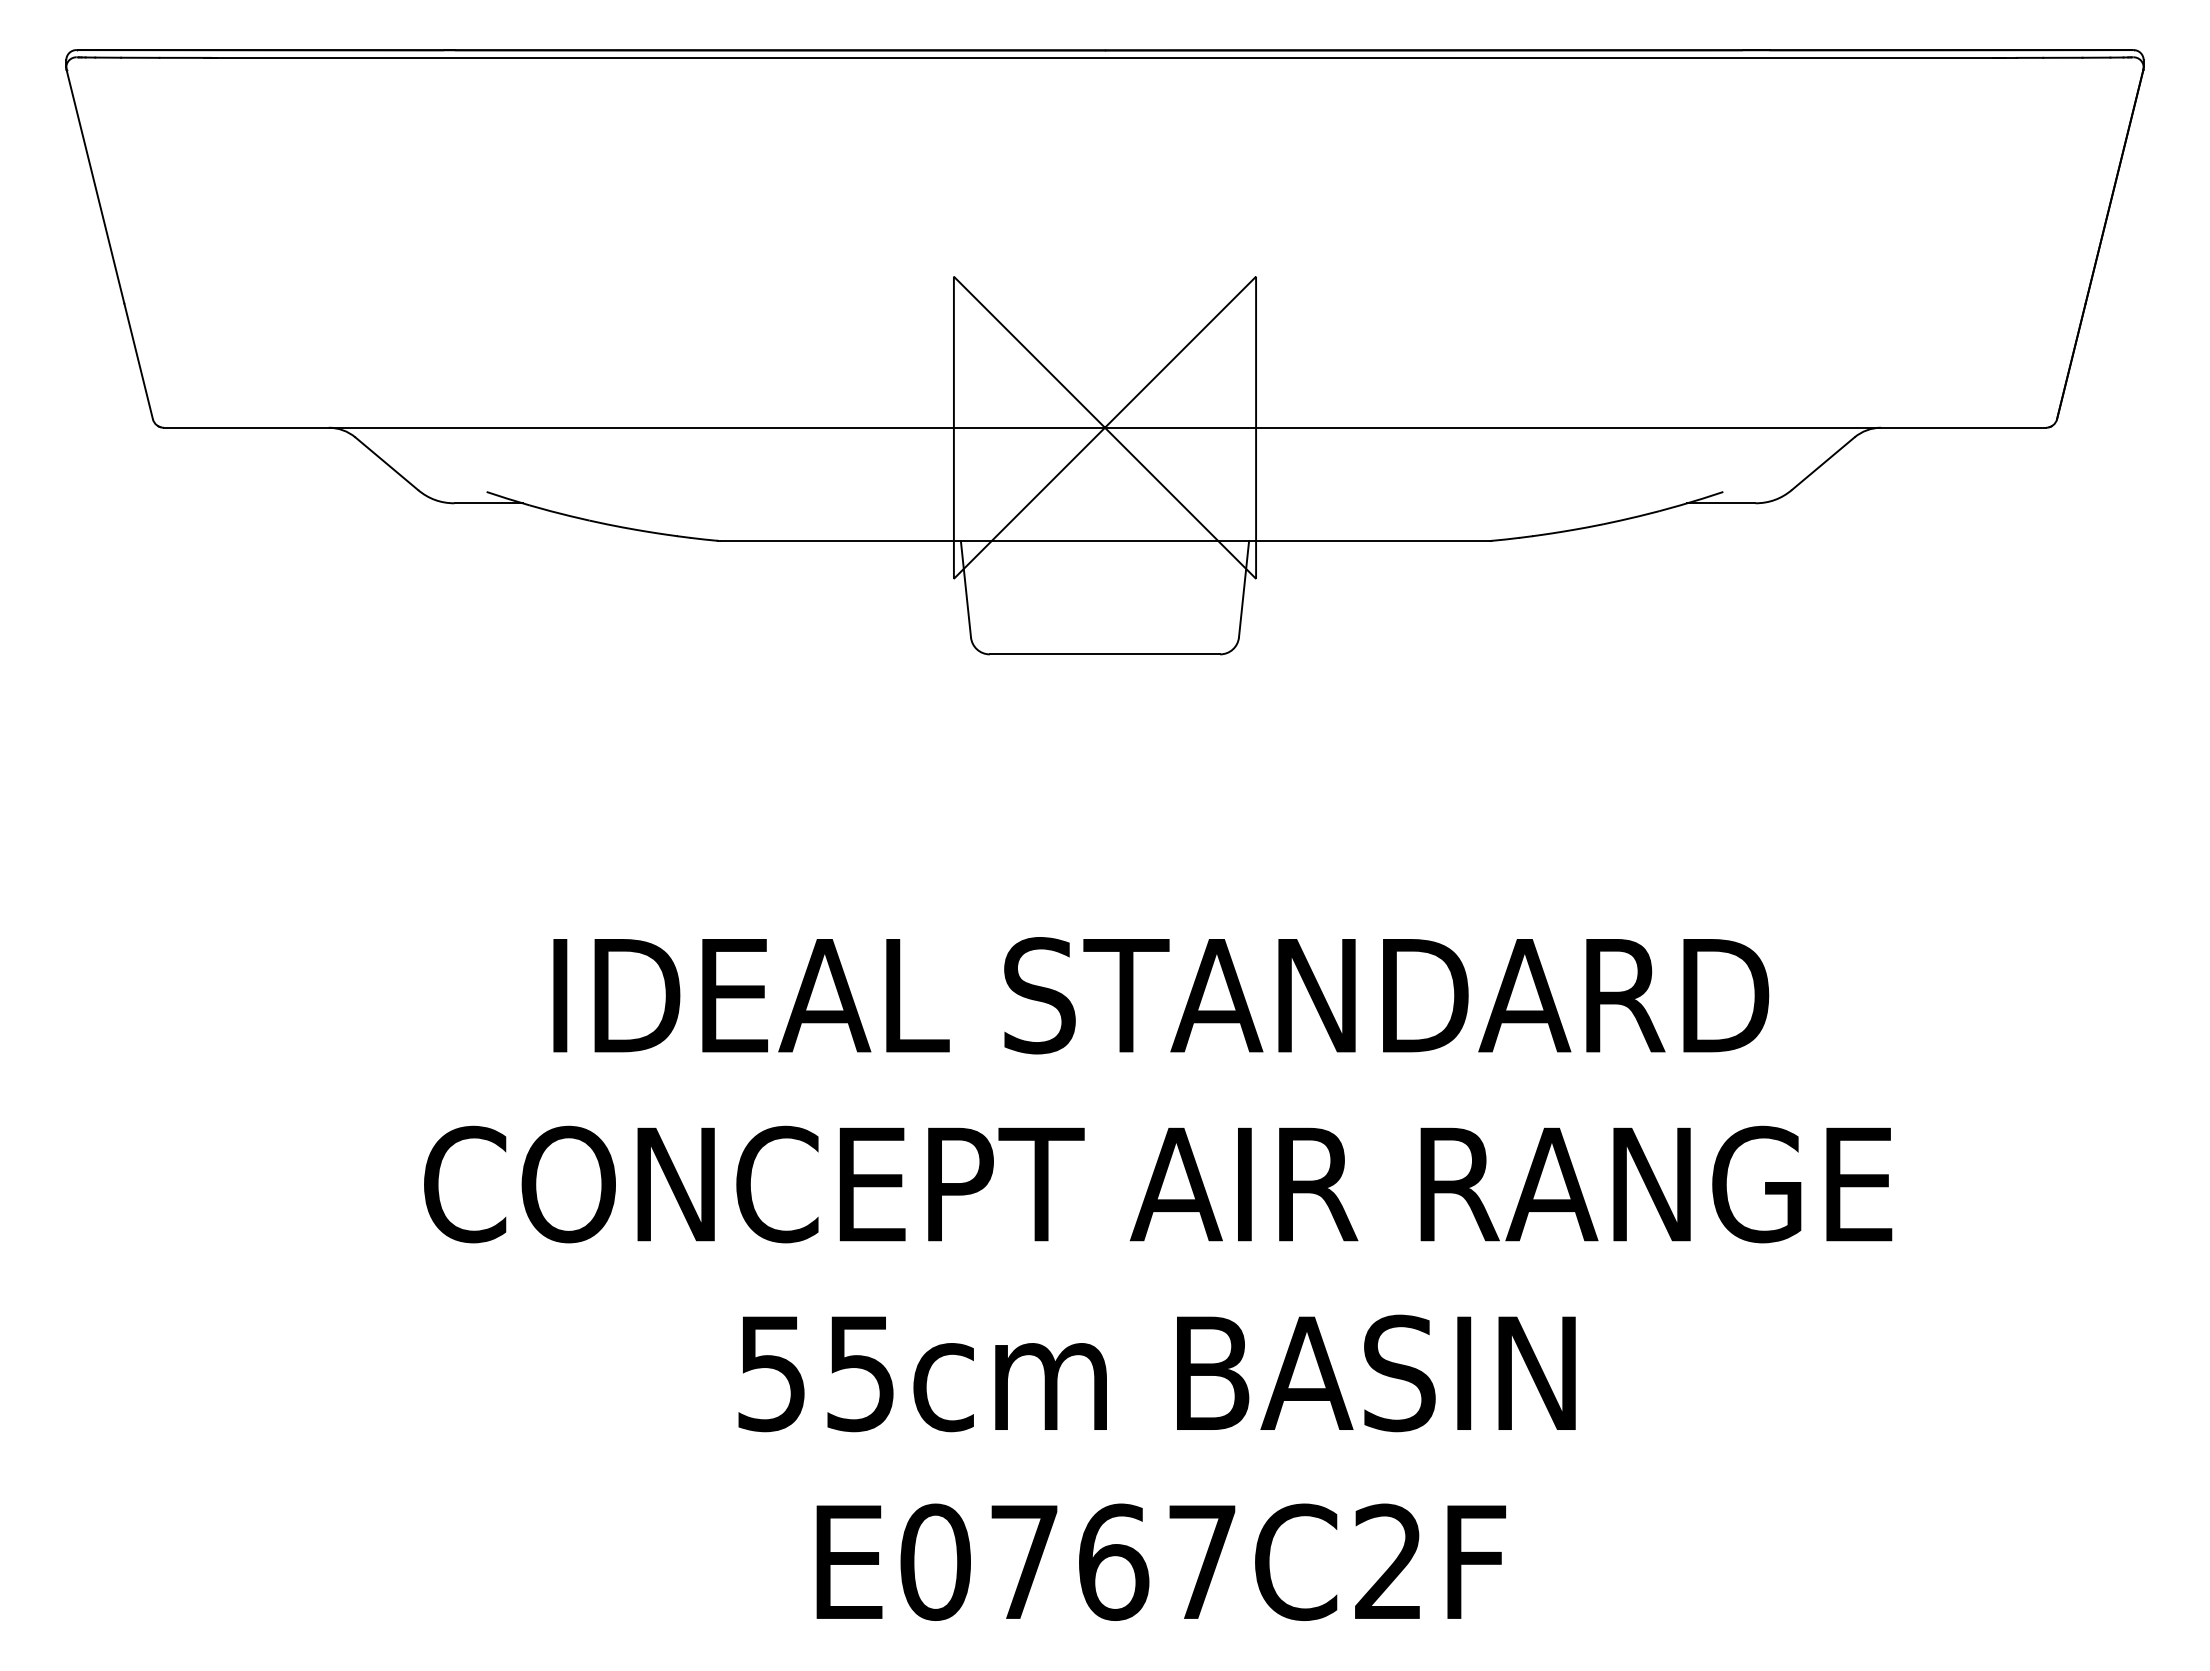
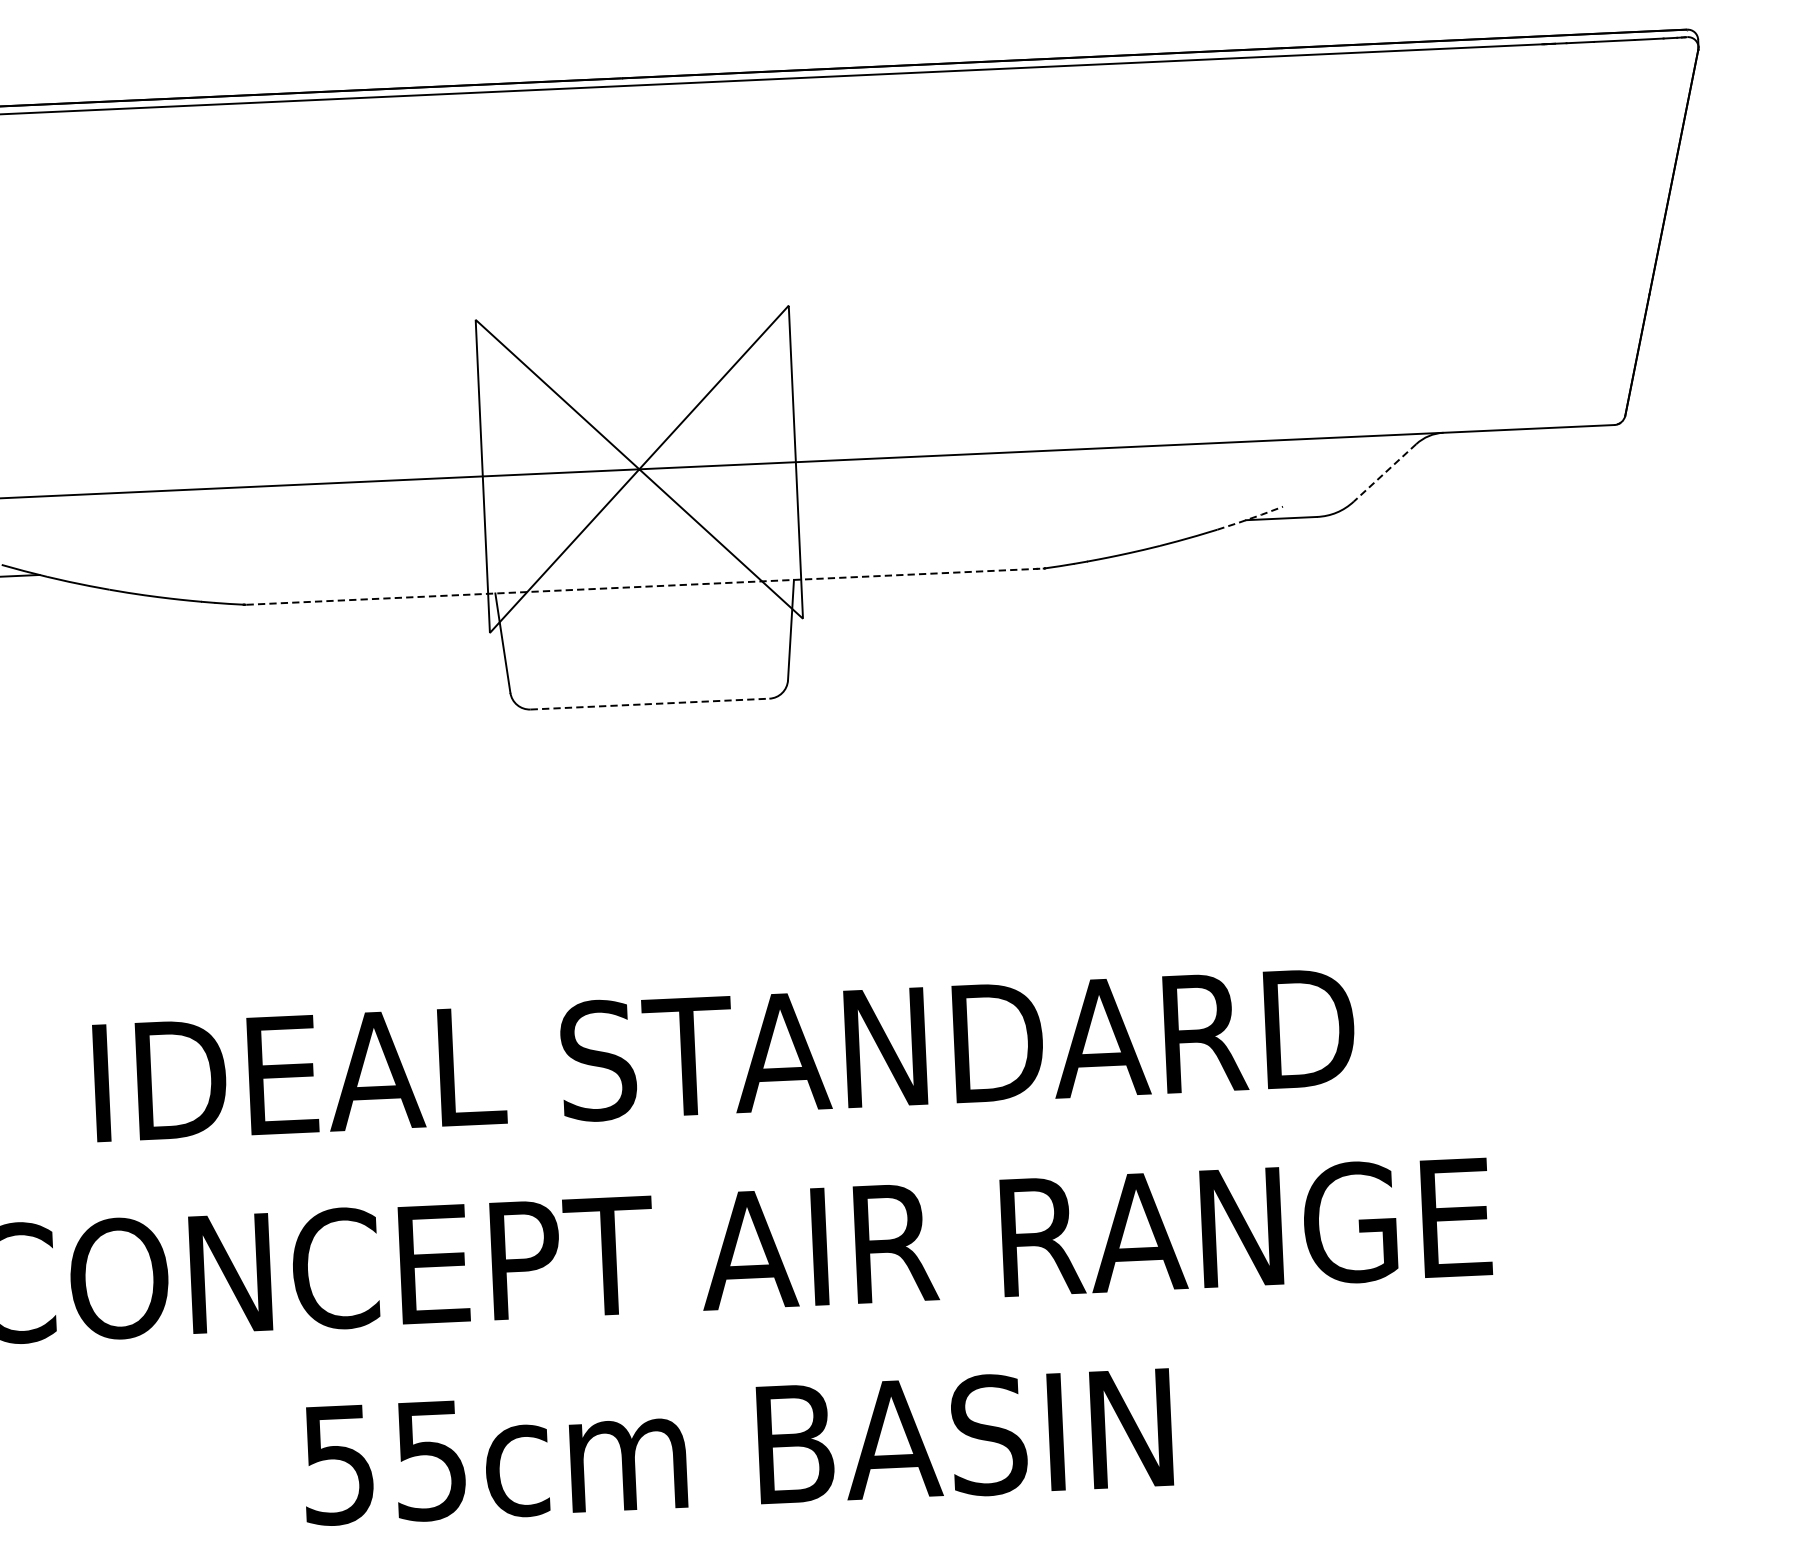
line: (1823, 463) -> (1385, 472), solid -> dashed
line: (1692, 501) -> (1251, 518), solid -> dashed
line: (1105, 541) -> (645, 587), solid -> dashed
line: (1105, 654) -> (650, 704), solid -> dashed

